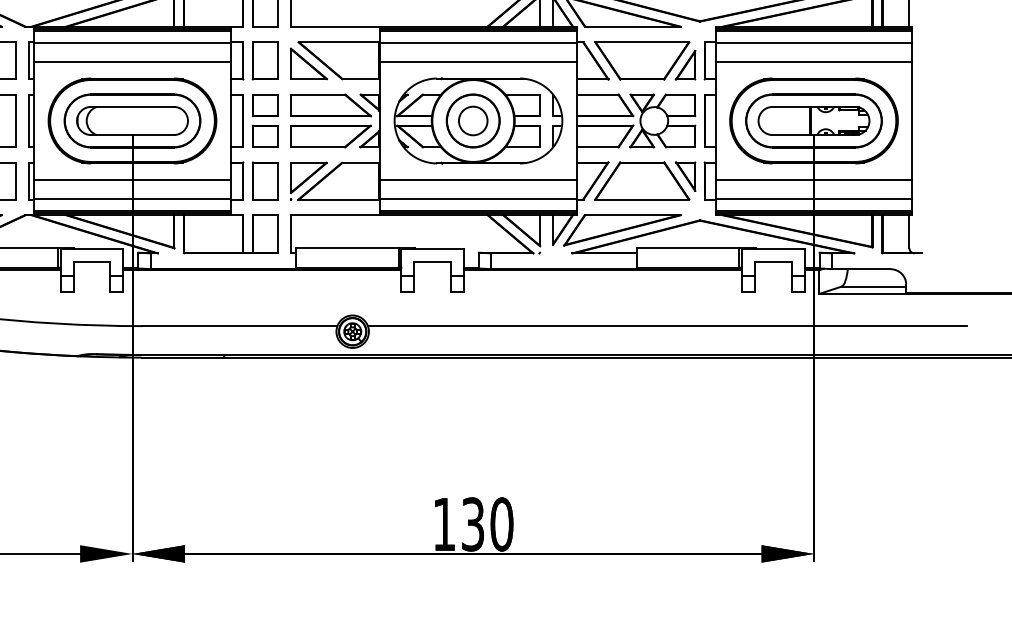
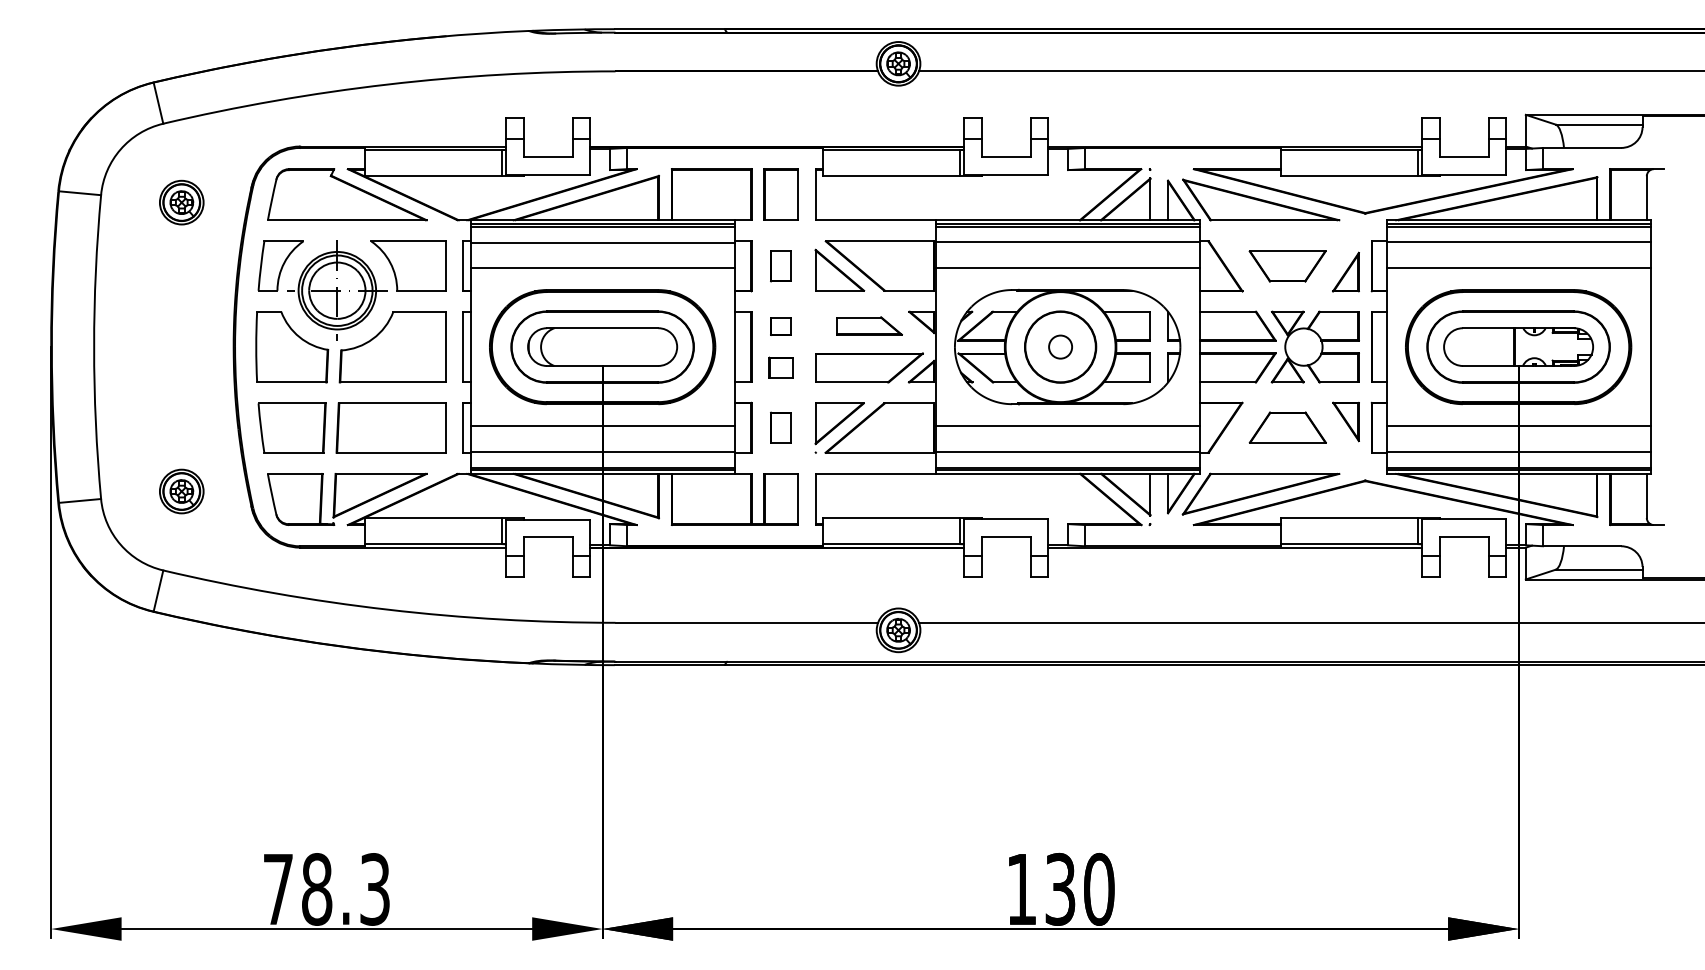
part: (264, 61) -> (780, 266), size x0.6
part: (642, 61) -> (1287, 266), size x0.6
part: (331, 104) -> (869, 325), size x0.6
part: (264, 105) -> (780, 326), size x0.6
circle: (473, 120) -> (1060, 346), size x0.6
part: (264, 136) -> (780, 367), size x0.7
part: (264, 180) -> (780, 427), size x0.6
part: (642, 180) -> (1287, 427), size x0.6

